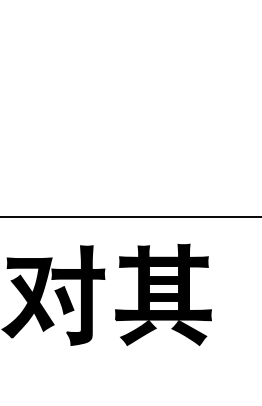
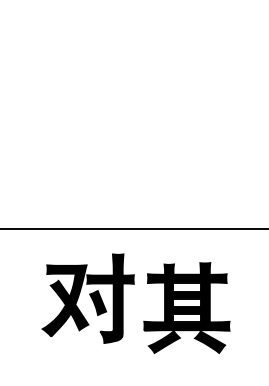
part: (163, 294) -> (186, 307), moved

